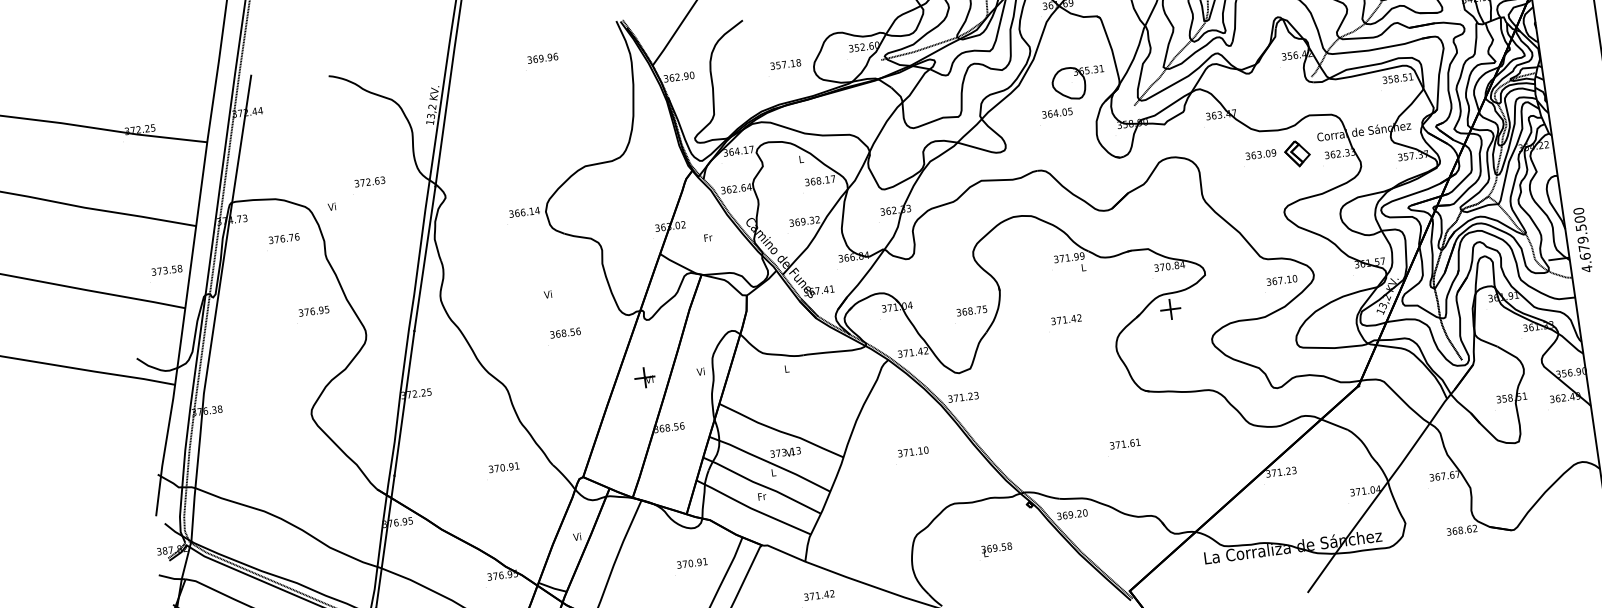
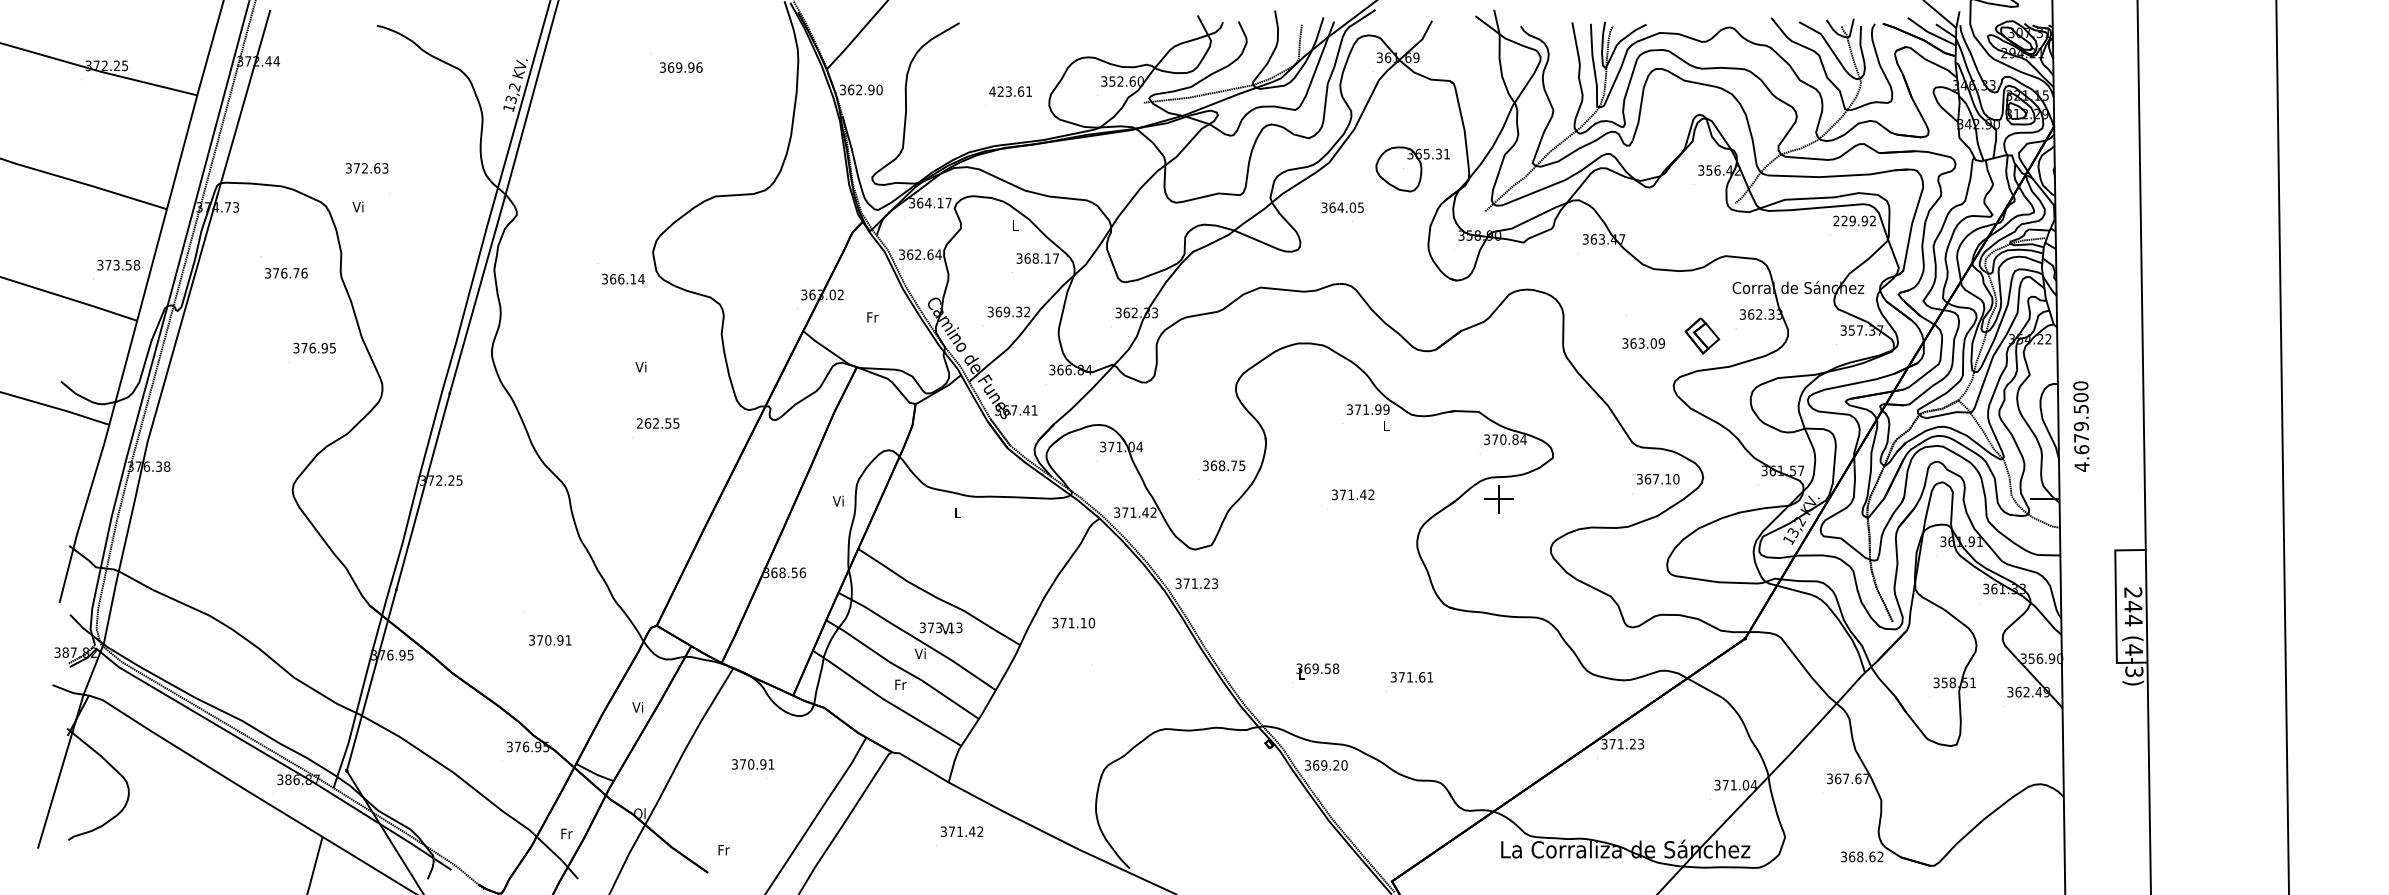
text: (543, 58) -> (681, 67), moved
text: (785, 64) -> (1010, 91), 357.18 -> 423.61
text: (1397, 78) -> (1854, 220), 358.51 -> 229.92
text: (1057, 113) -> (1342, 207), moved
part: (1297, 153) -> (1702, 335), moved
text: (1260, 154) -> (1643, 343), moved
text: (369, 182) -> (366, 168), moved
text: (524, 211) -> (623, 278), moved
text: (284, 238) -> (286, 273), moved
text: (1583, 240) -> (2081, 426), moved
text: (564, 333) -> (657, 423), 368.56 -> 262.55
part: (644, 377) -> (759, 499), removed
text: (913, 451) -> (1073, 622), moved
text: (504, 467) -> (550, 640), moved
text: (773, 472) -> (920, 653), L -> Vi
text: (995, 550) -> (1315, 672), moved
text: (691, 563) -> (752, 764), moved

